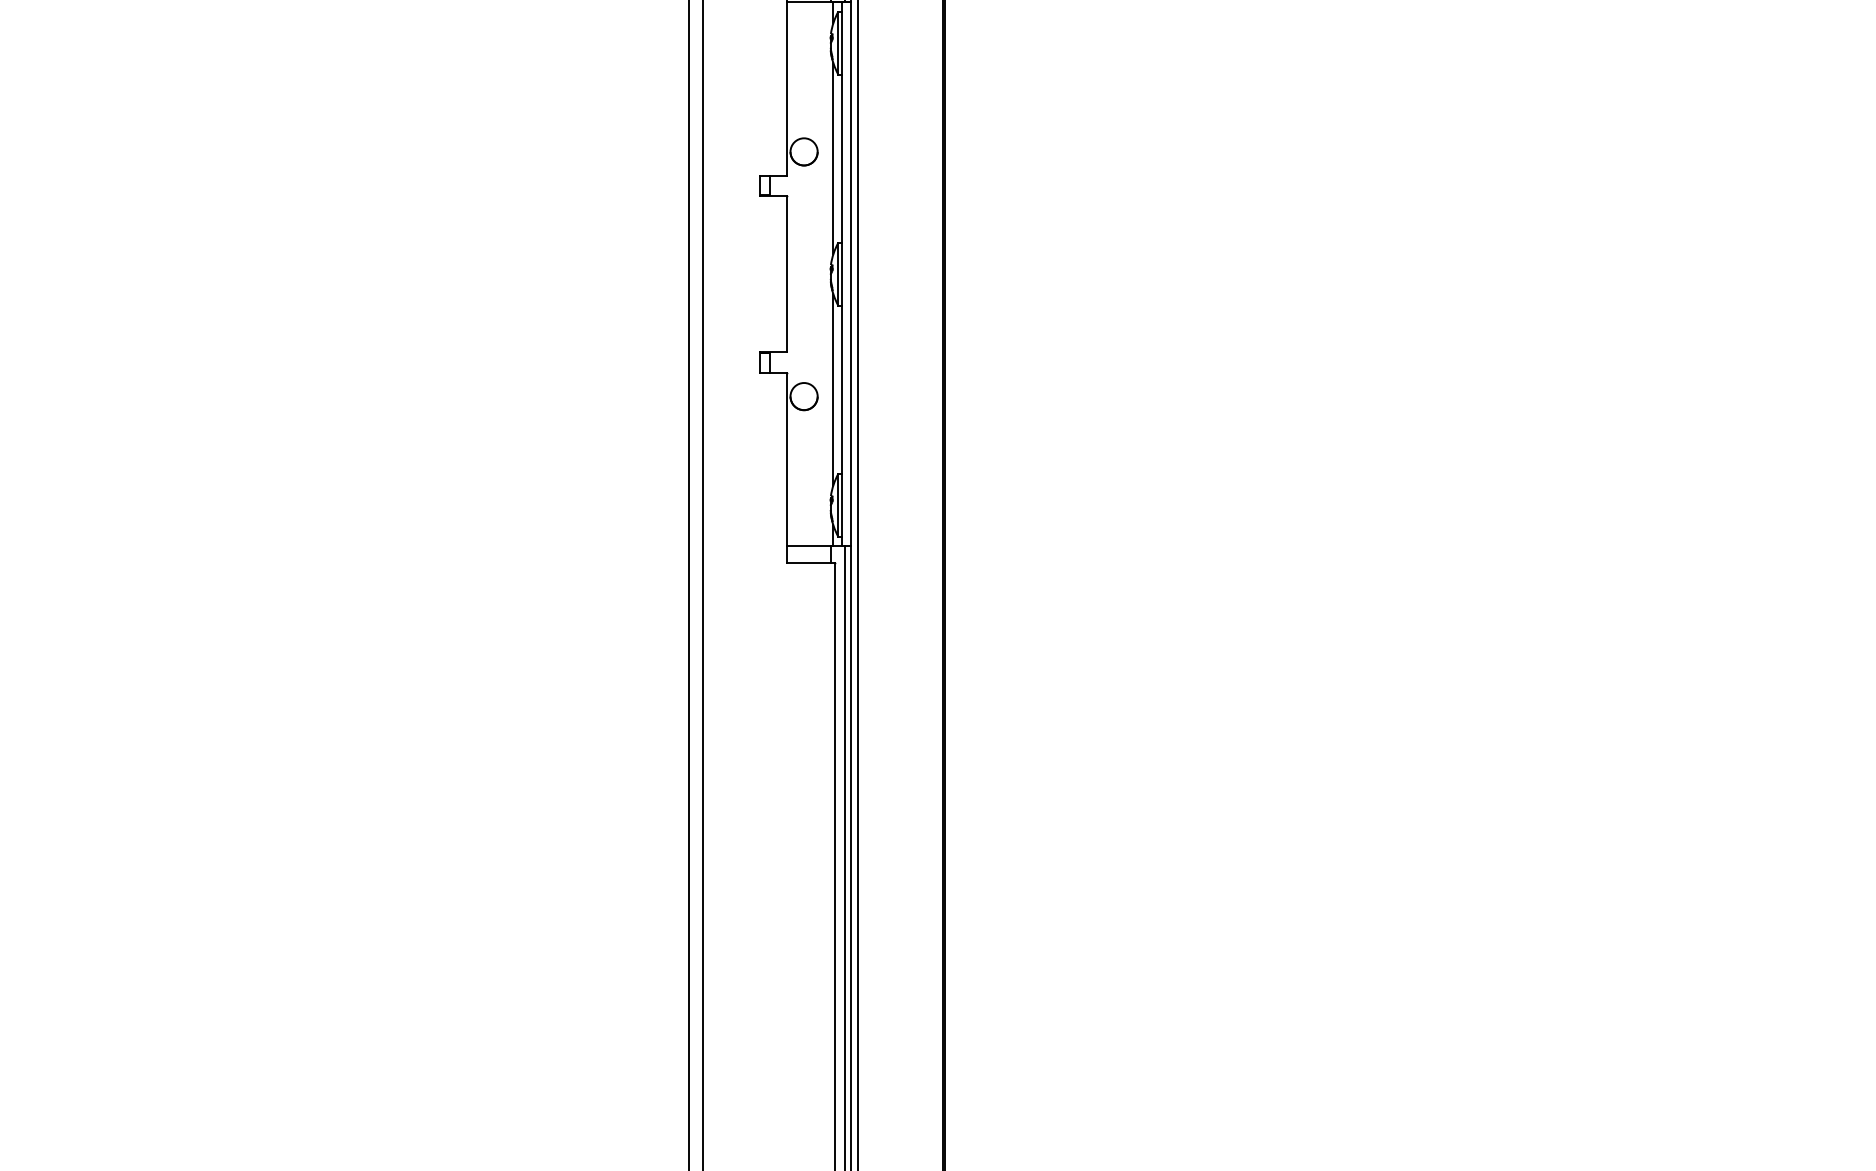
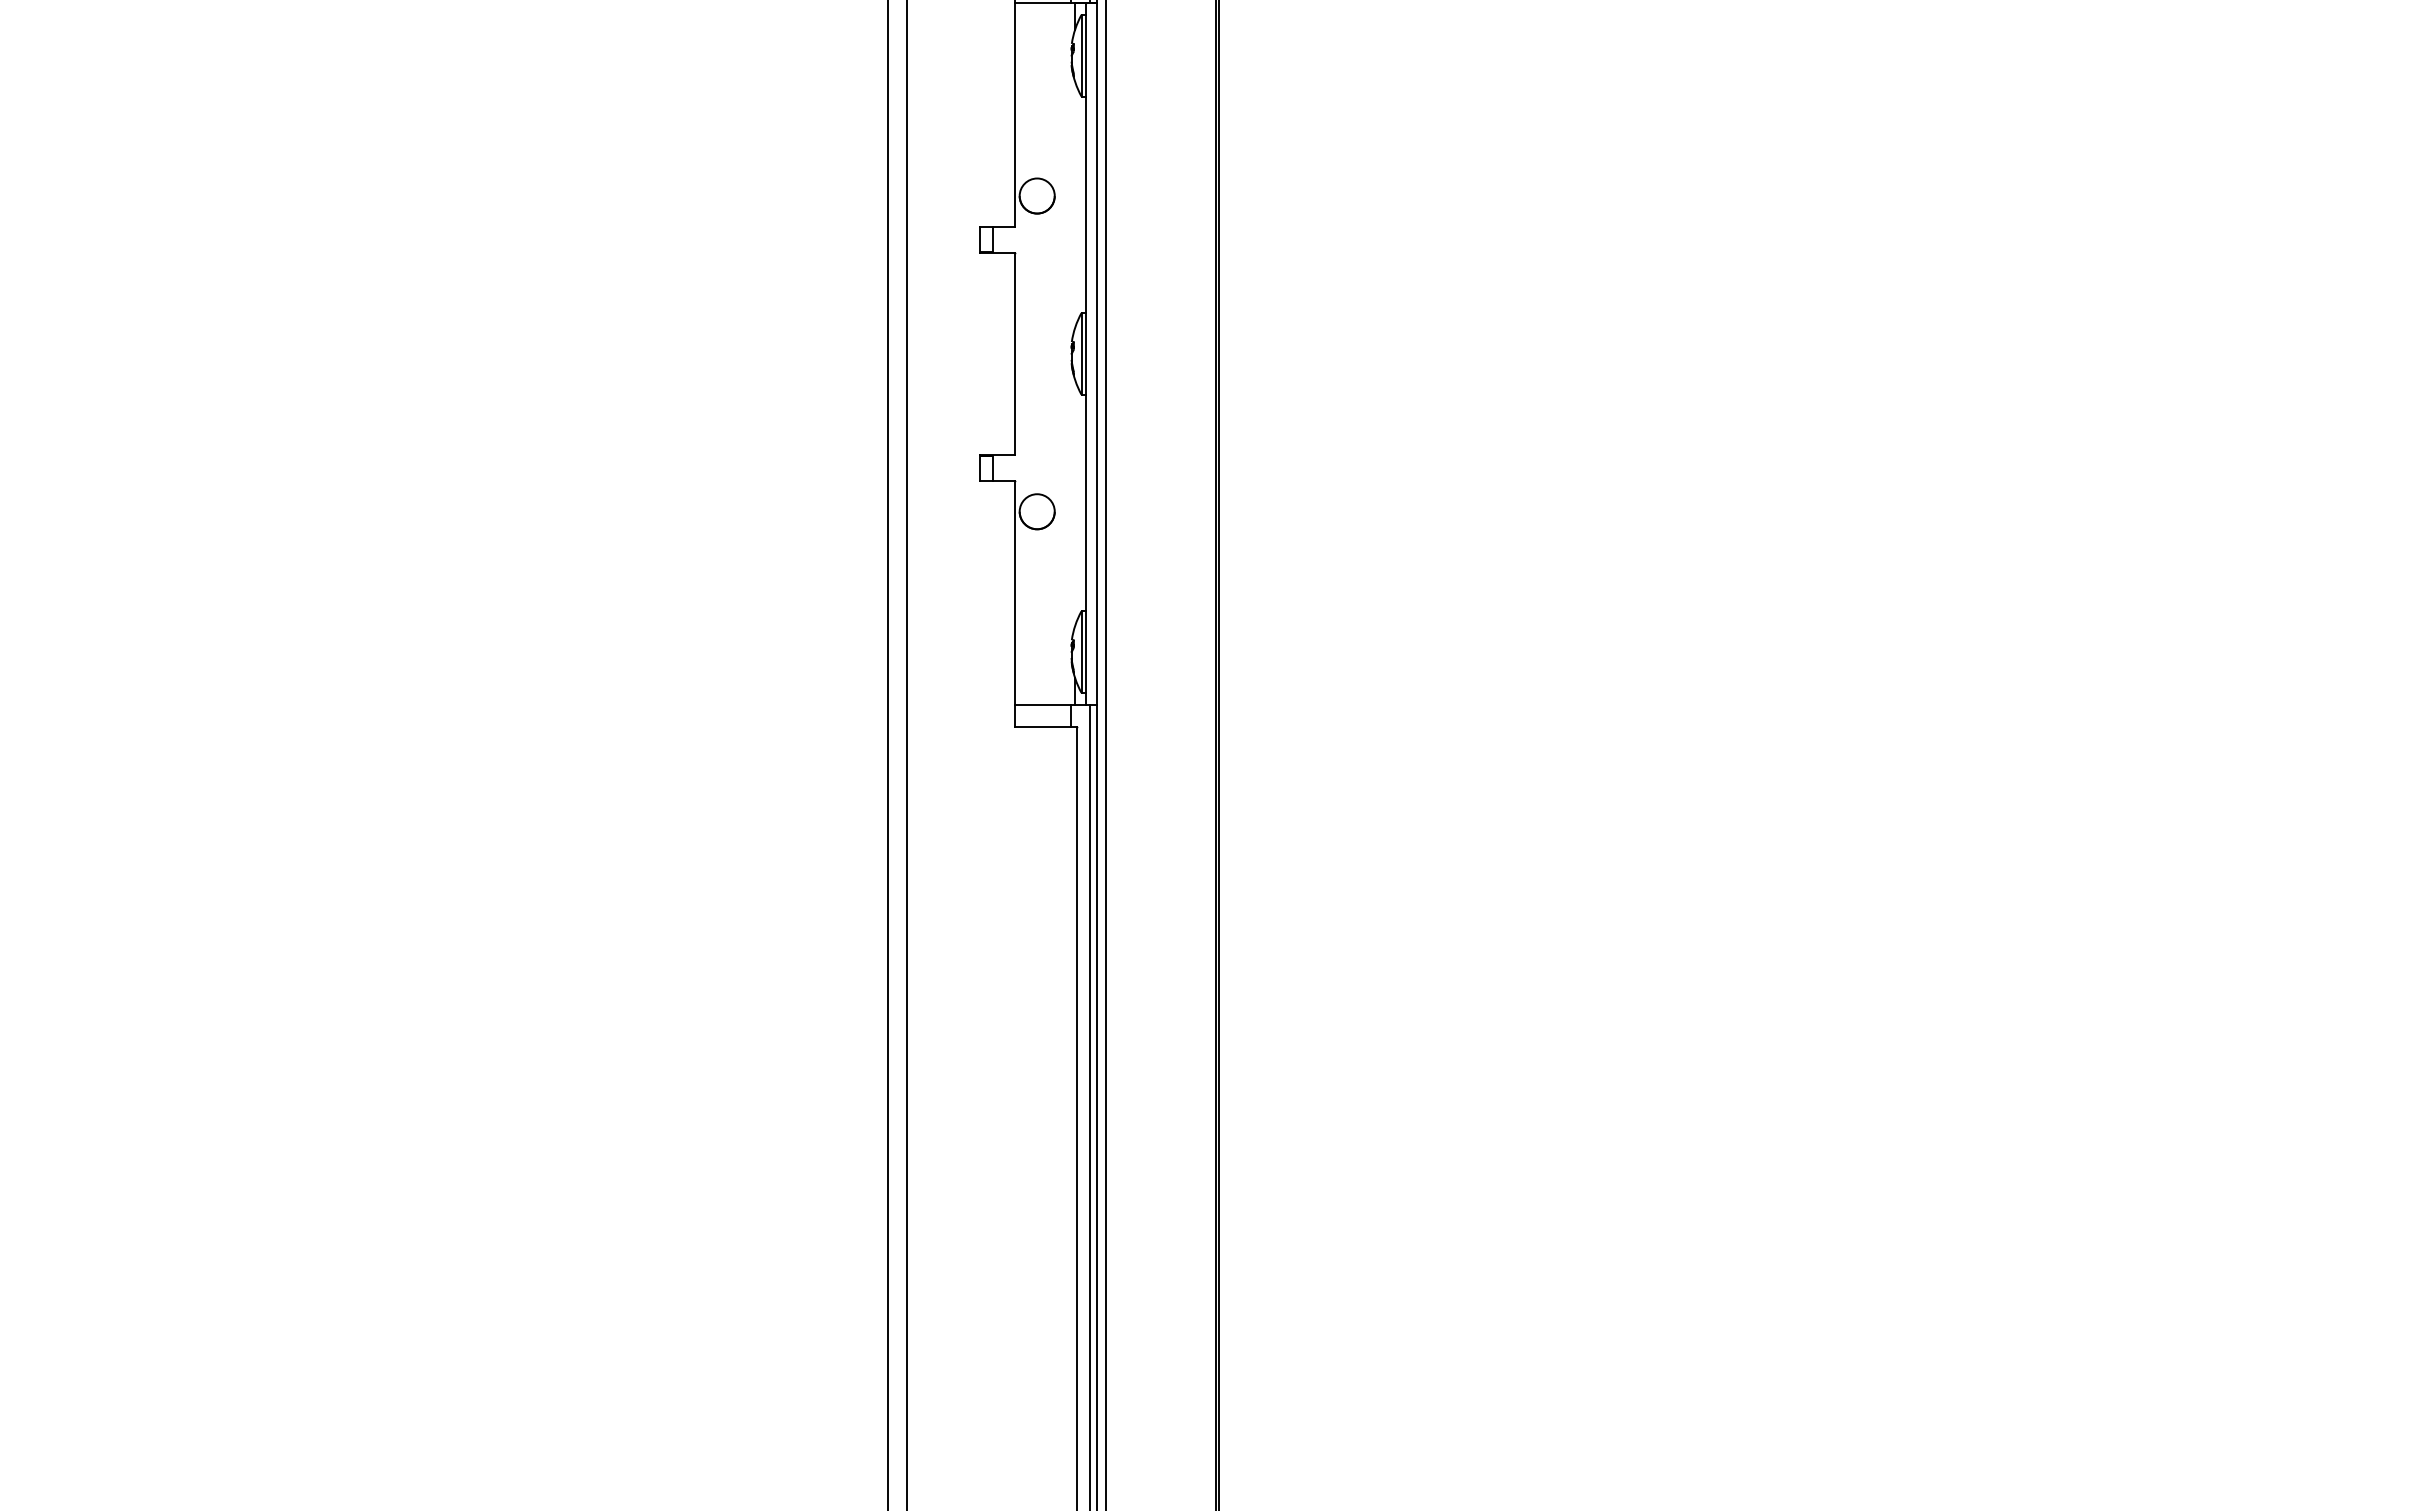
line: (832, 158) -> (1074, 204), removed
line: (832, 389) -> (1074, 502), removed

